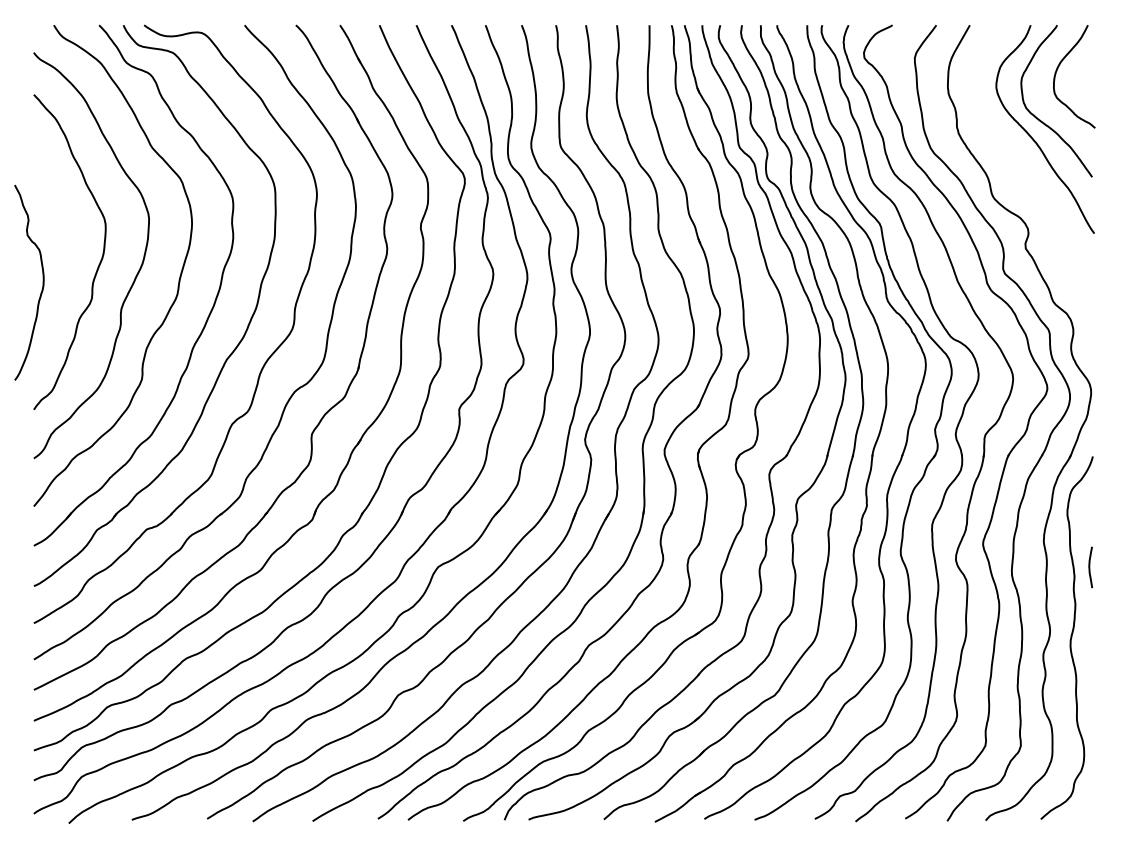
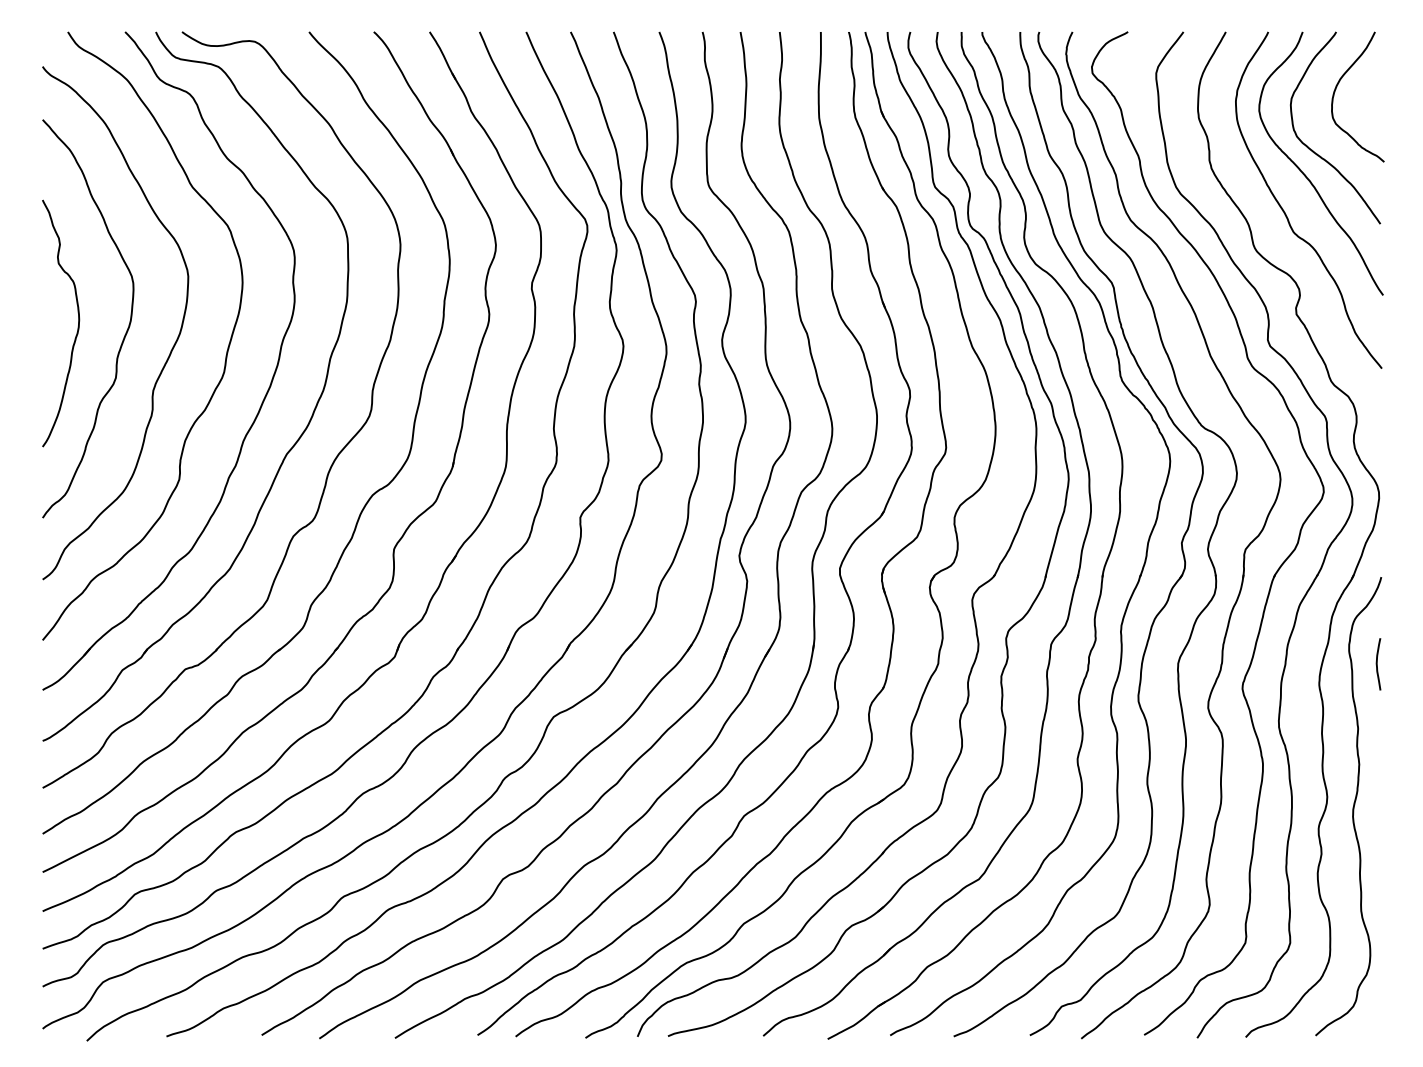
curve: (1016, 166) -> (1284, 210), added
curve: (42, 285) -> (77, 327), moved
curve: (1089, 567) -> (1377, 664), moved

